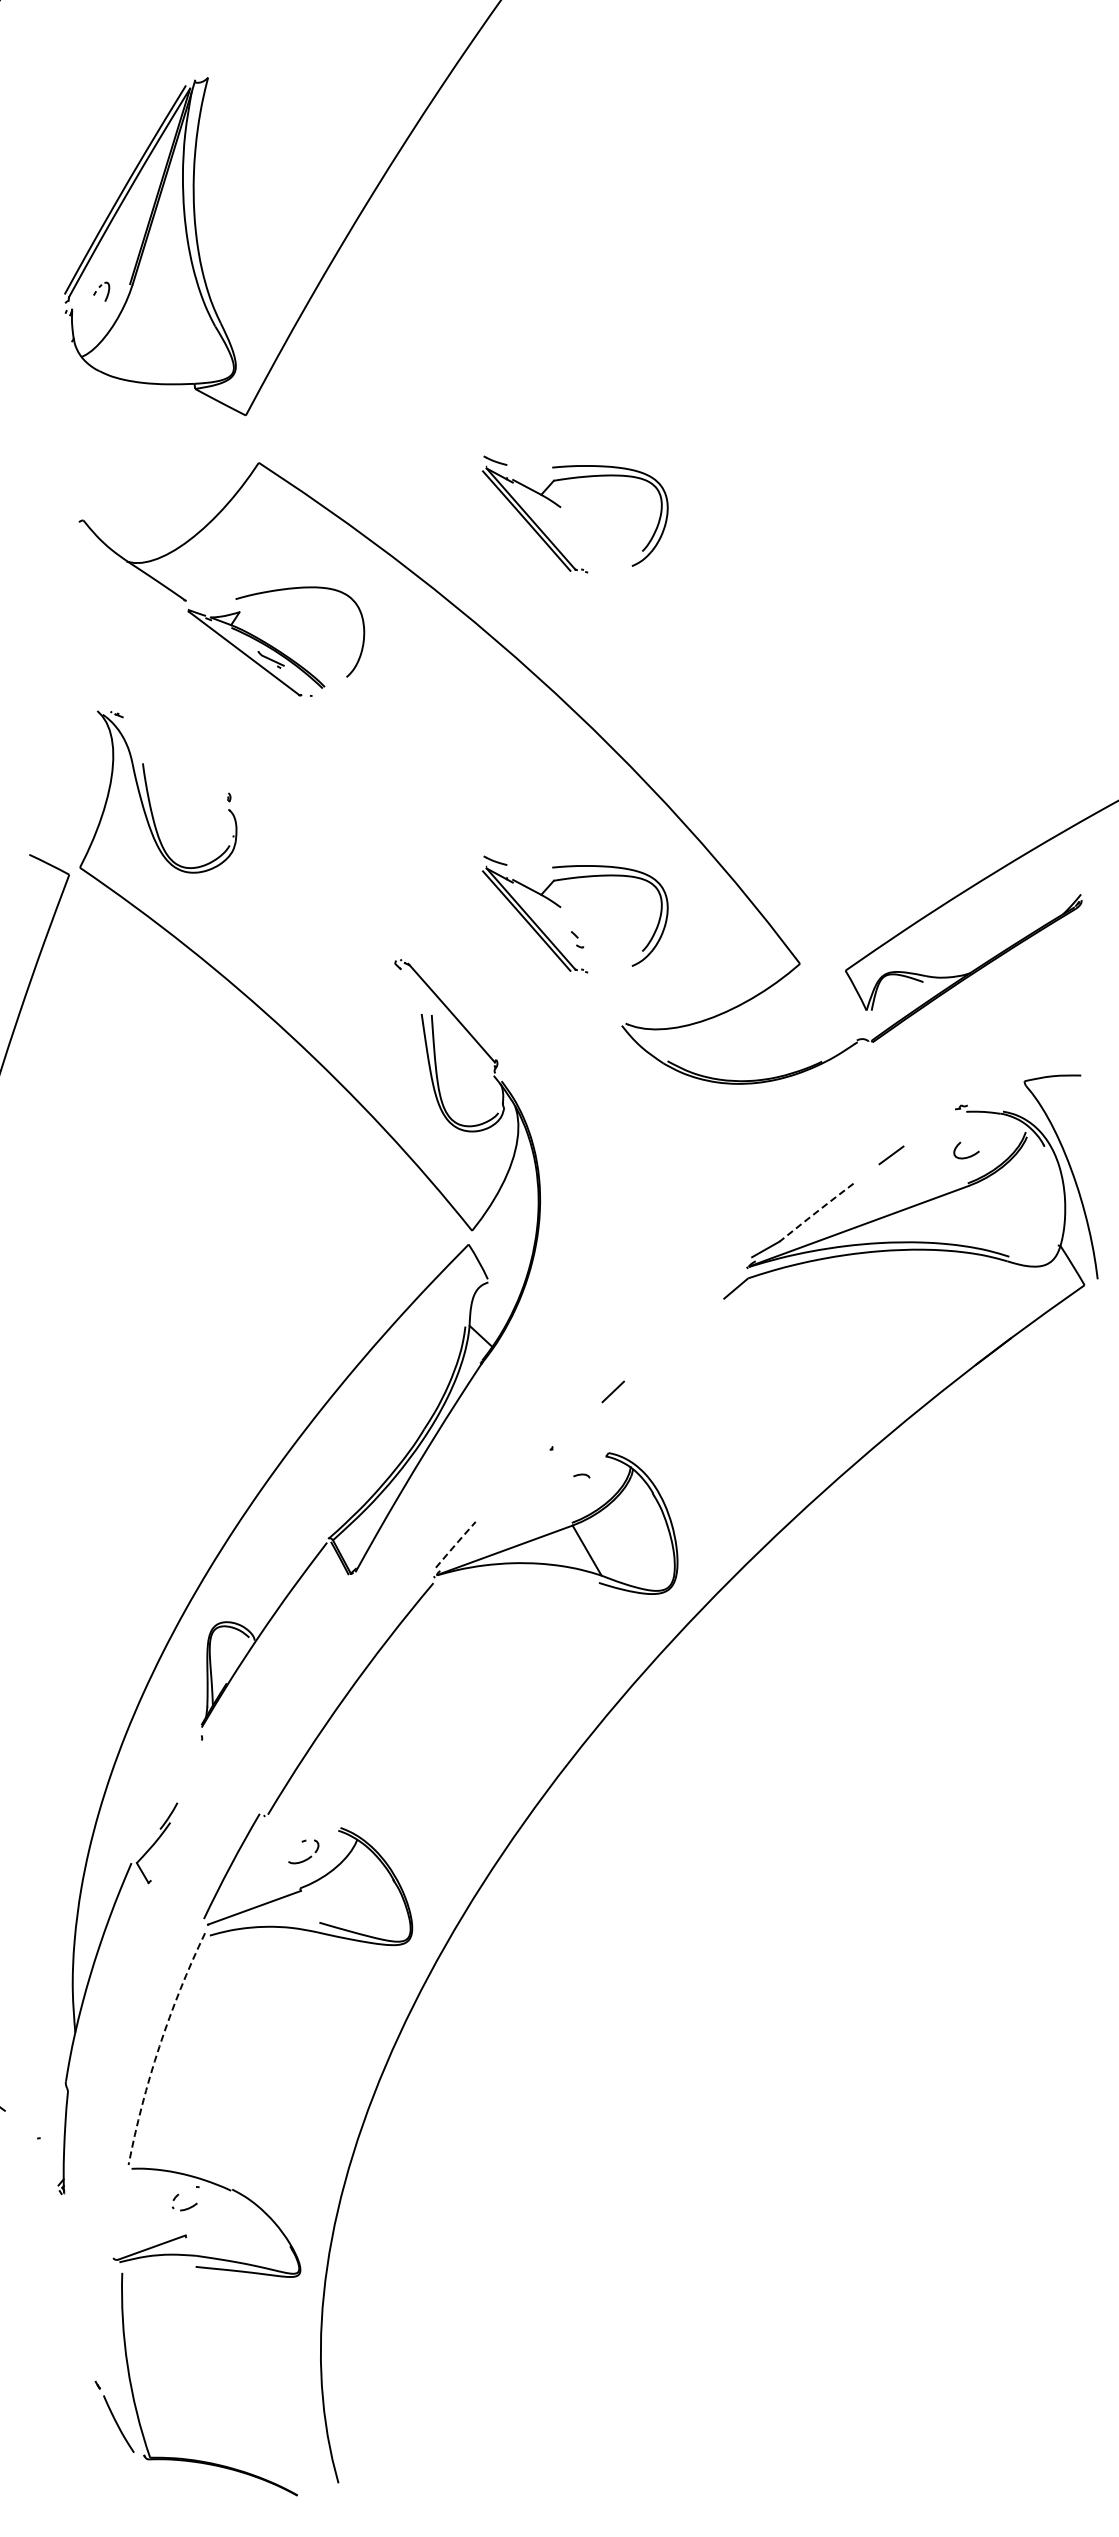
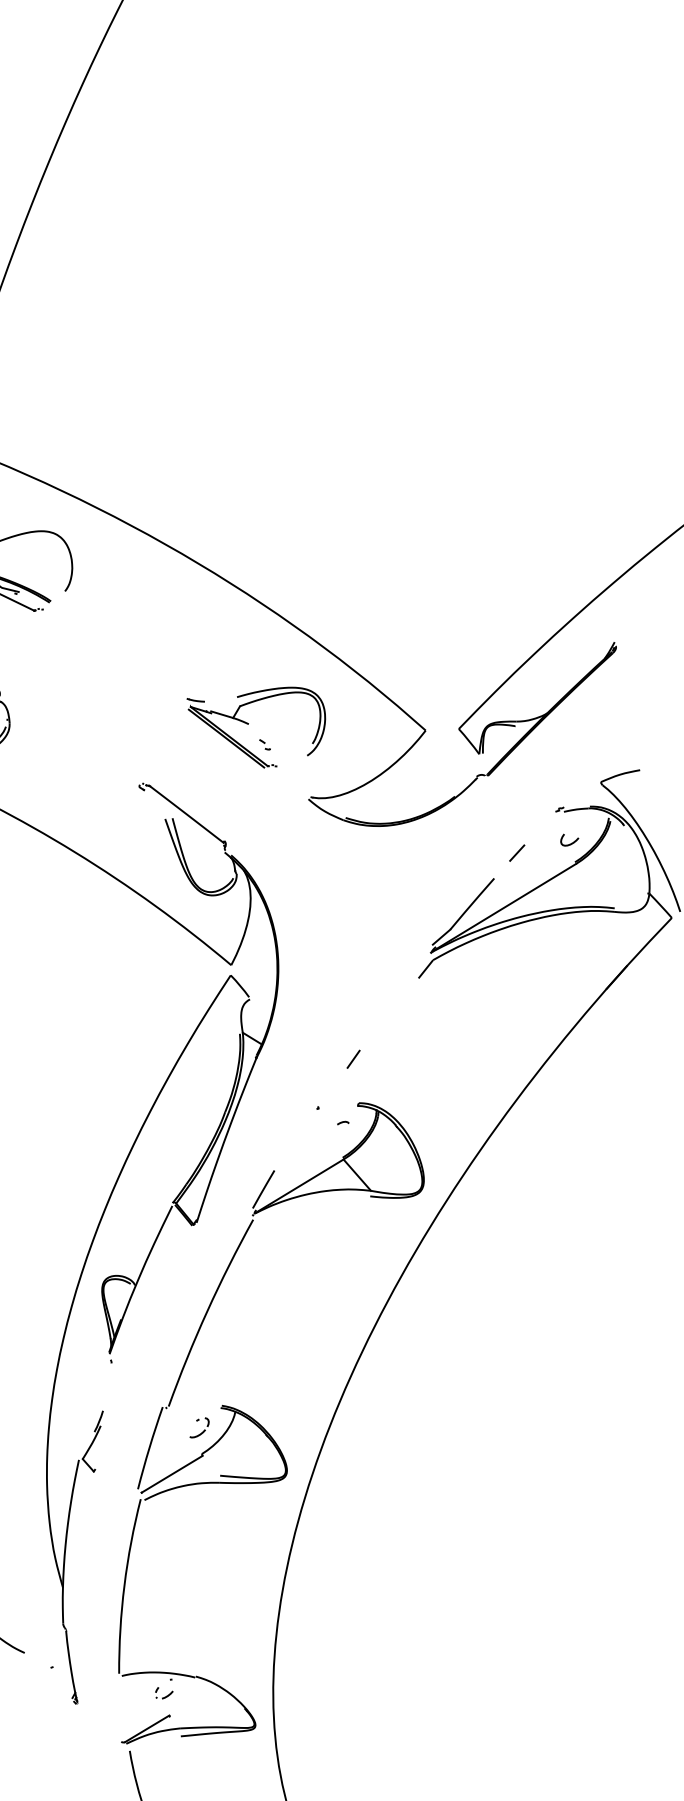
part: (561, 507) -> (193, 441), removed
line: (816, 1212) -> (472, 904), dashed -> solid
line: (455, 1544) -> (263, 1189), dashed -> solid
arc: (159, 2046) -> (124, 1585), dashed -> solid

